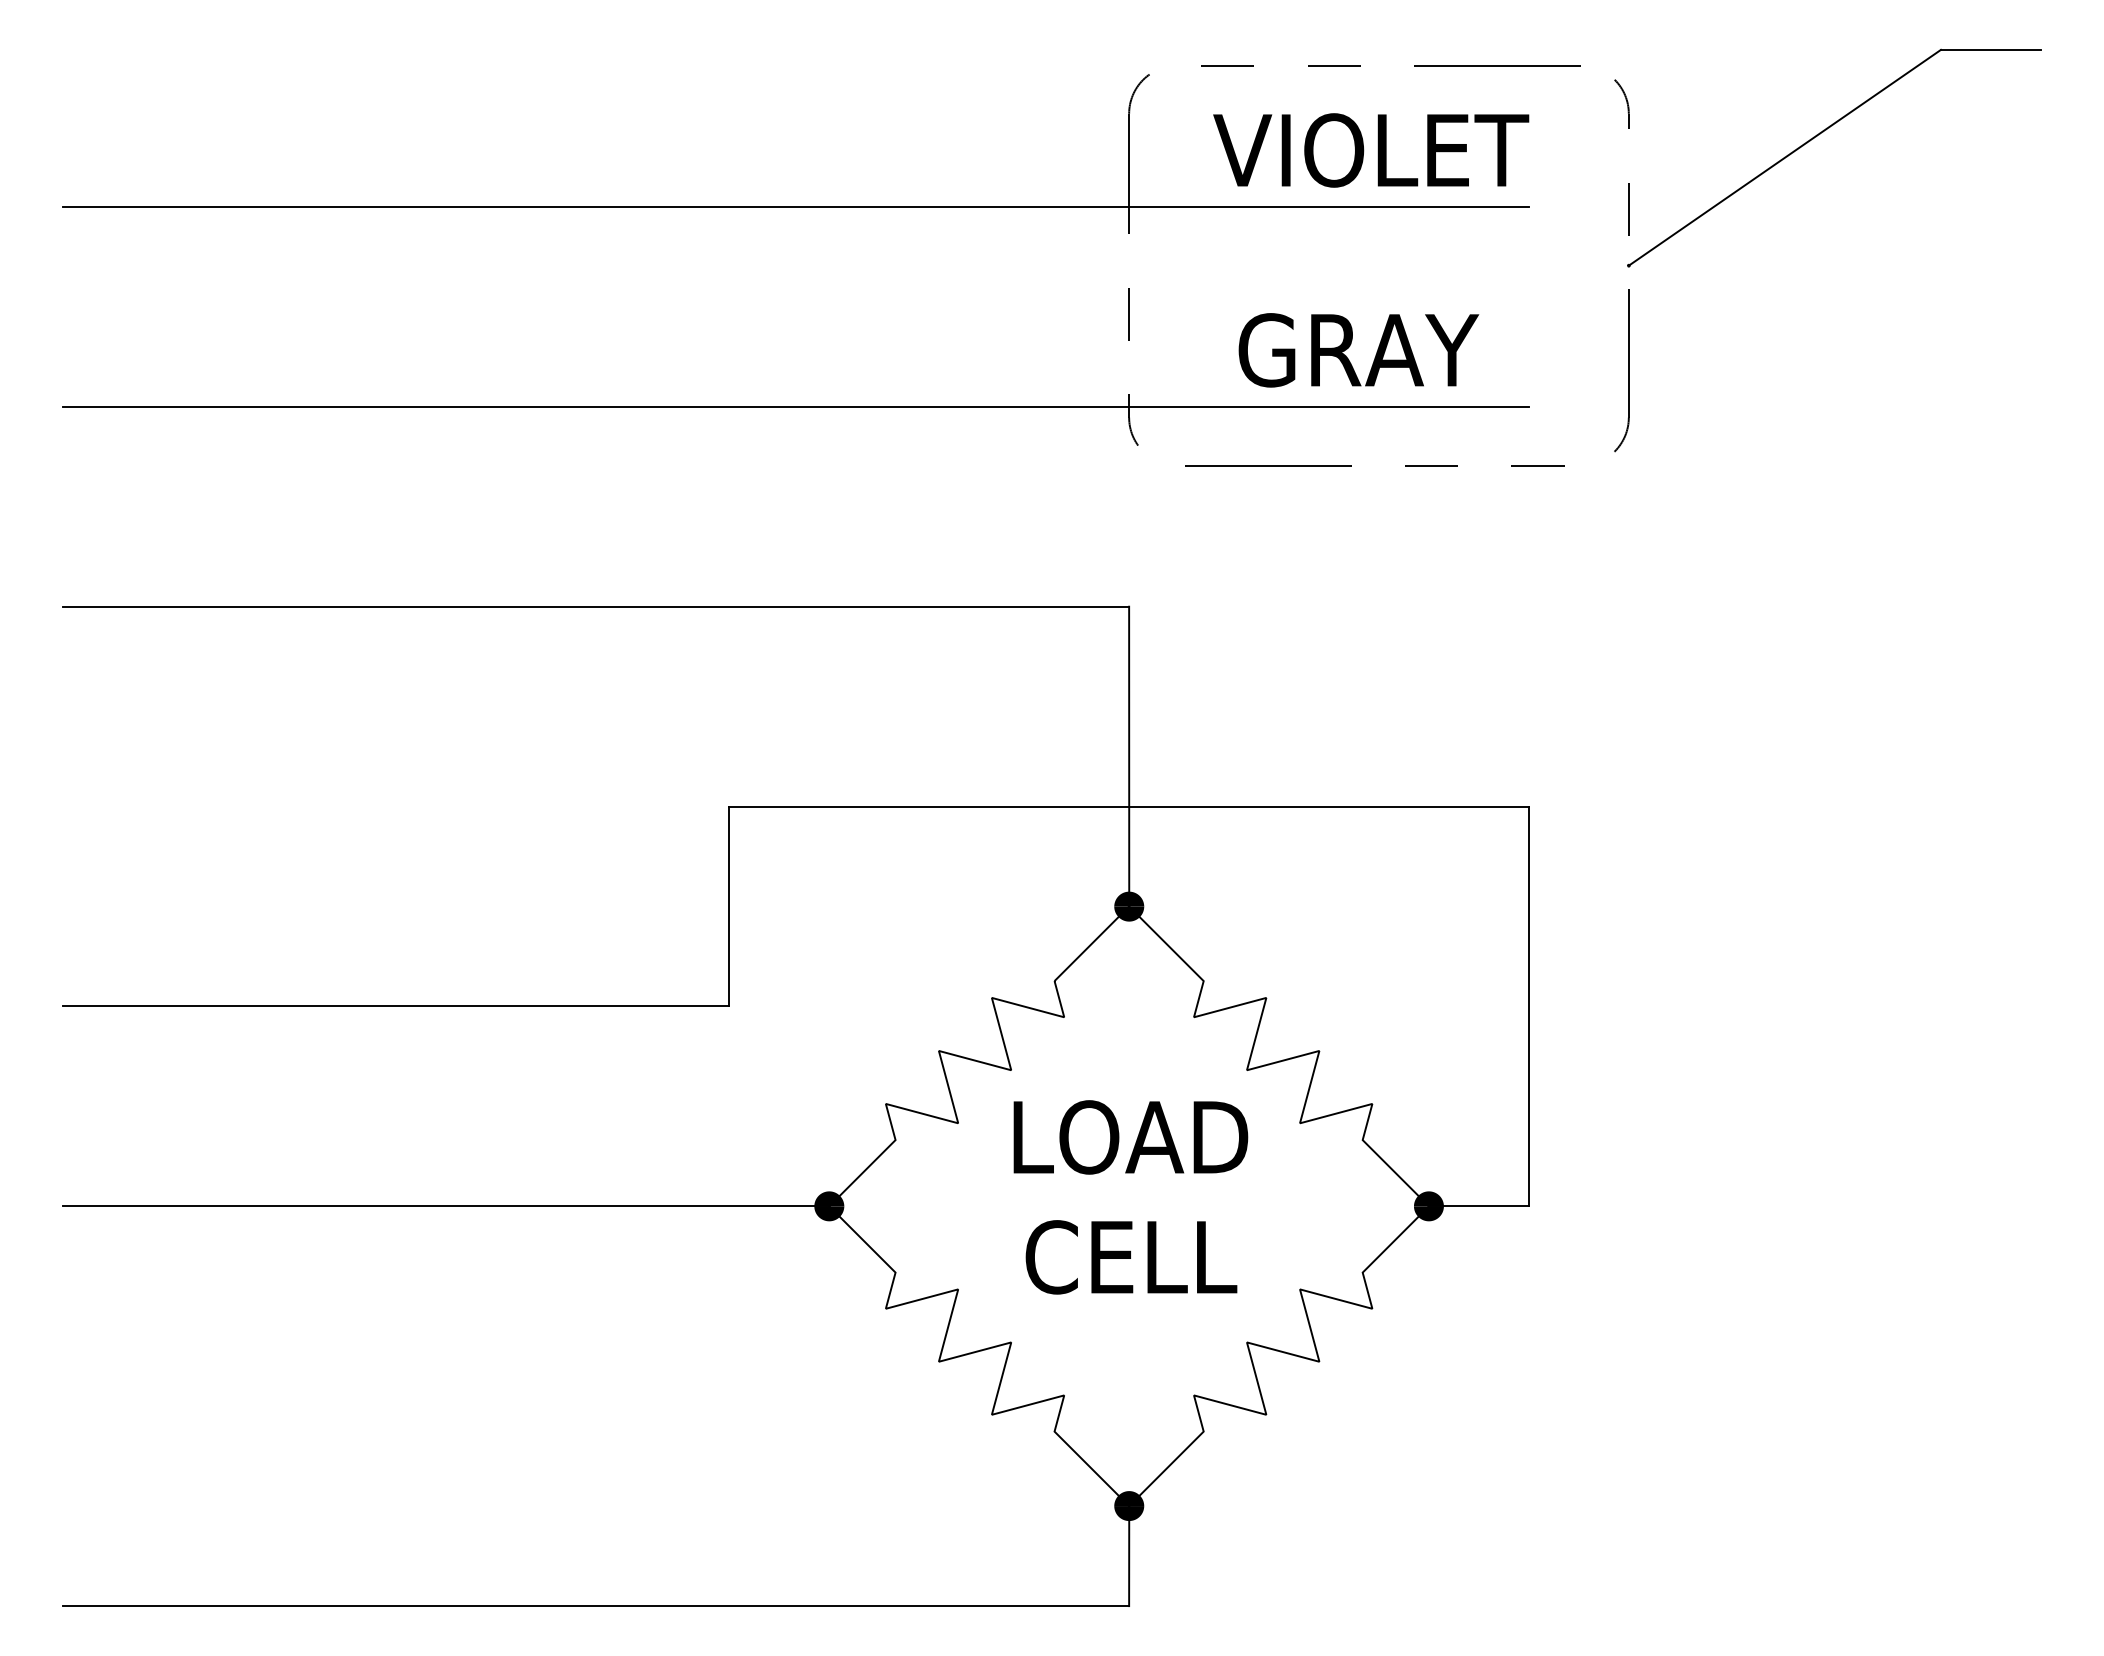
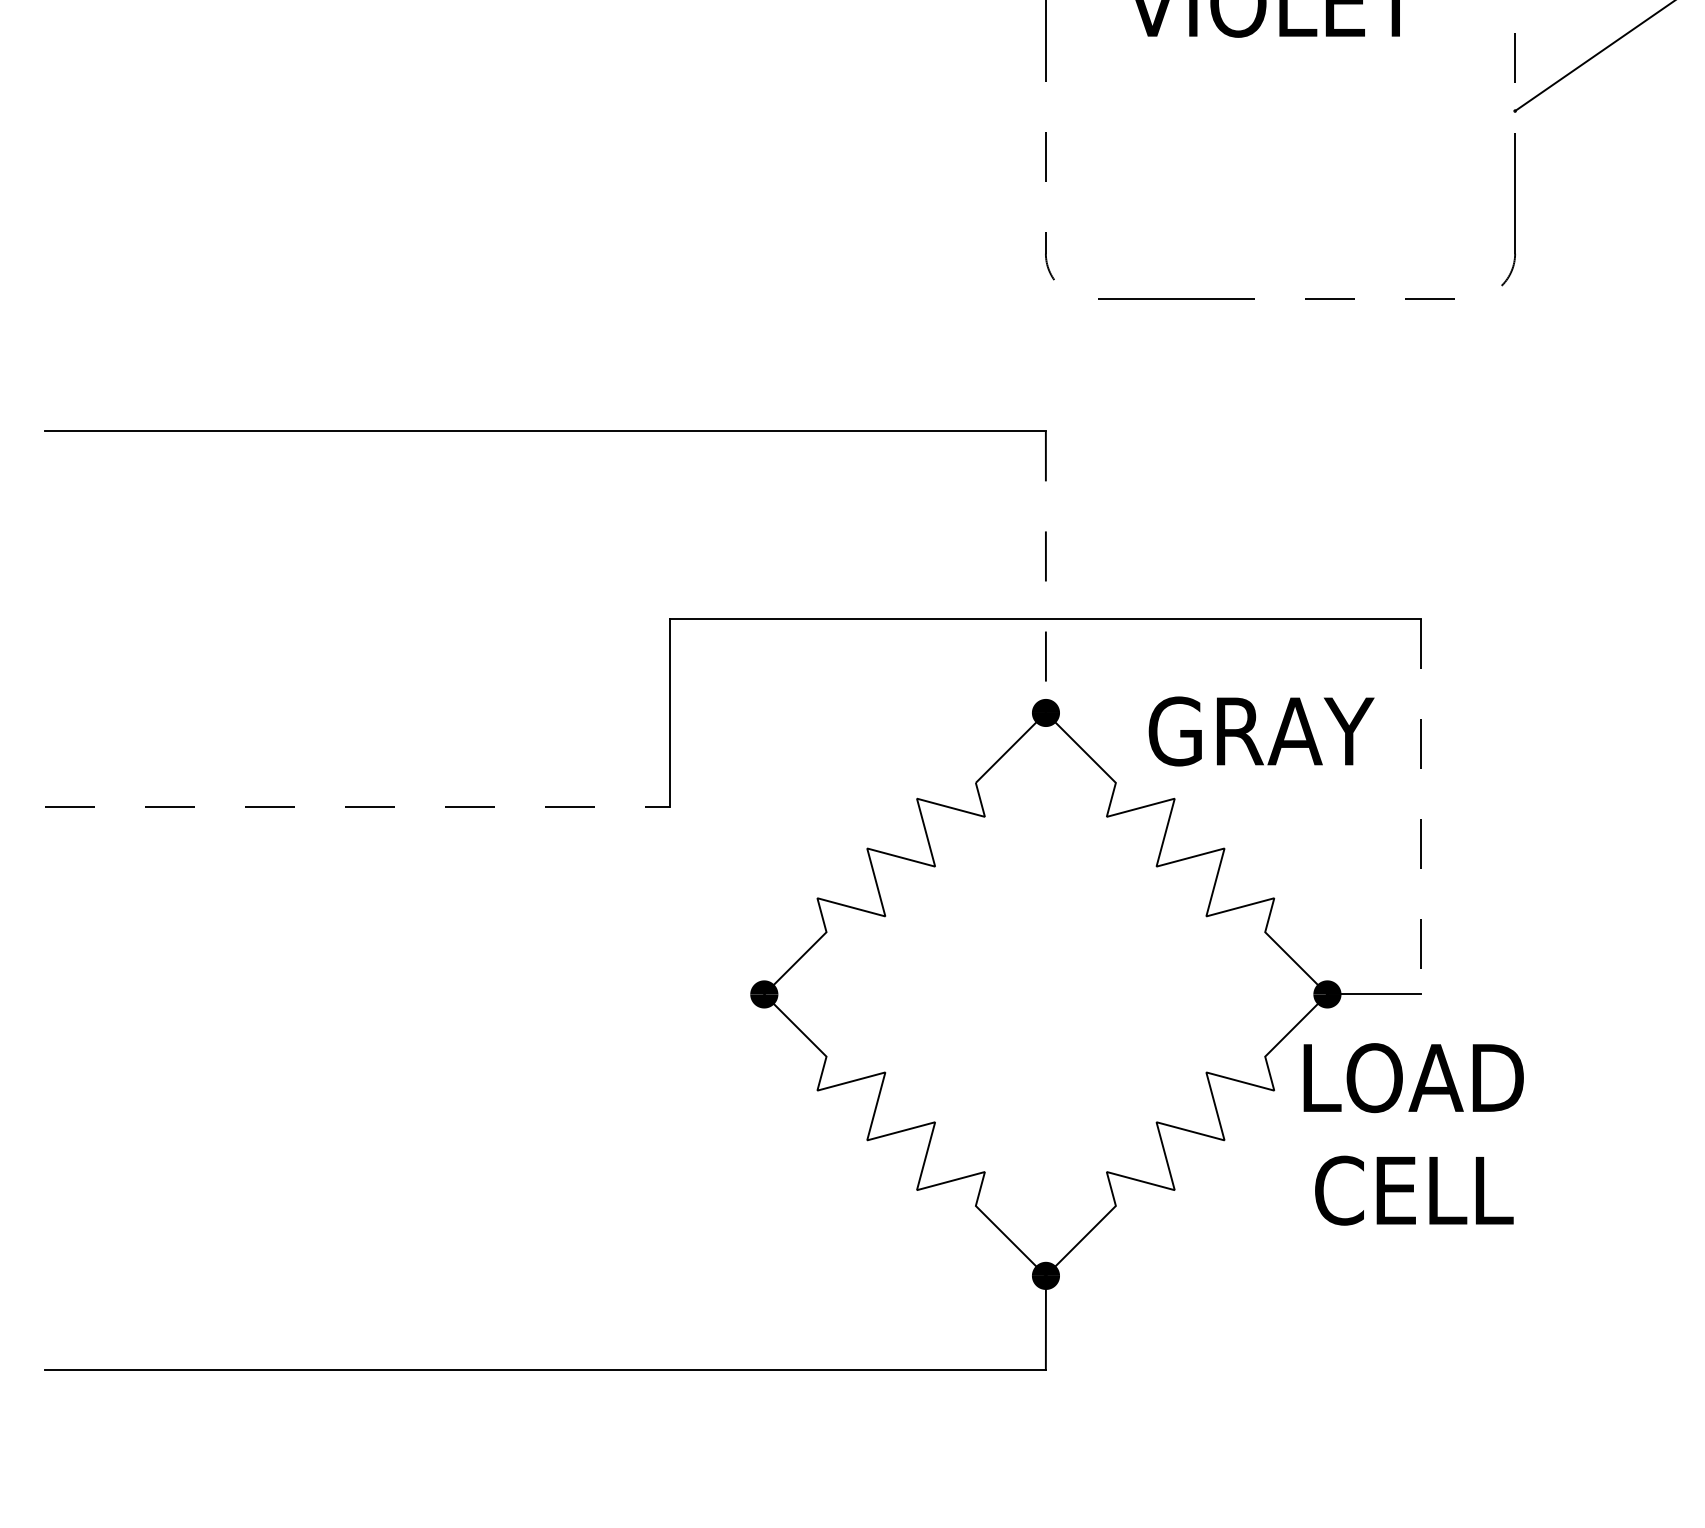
line: (795, 206) -> (732, 55), removed
text: (1358, 350) -> (1261, 731), moved
line: (795, 406) -> (732, 243), removed
line: (1129, 756) -> (1046, 571), solid -> dashed
line: (396, 1006) -> (357, 806), solid -> dashed
line: (1528, 1006) -> (1420, 806), solid -> dashed
text: (1130, 1197) -> (1413, 1134), moved
line: (446, 1206) -> (404, 994), removed

